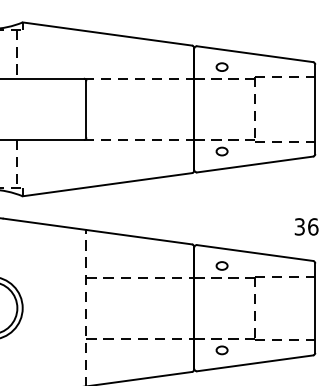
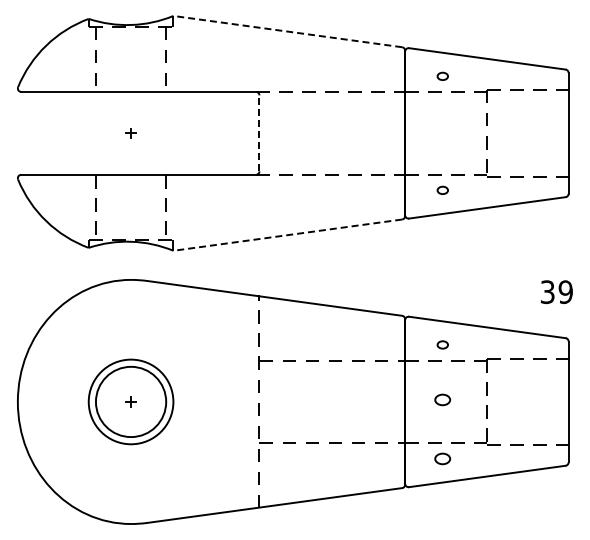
line: (107, 33) -> (287, 31), solid -> dashed
part: (221, 67) -> (442, 76), size x0.7
line: (86, 109) -> (259, 133), solid -> dashed
part: (221, 151) -> (442, 190), size x0.7
line: (107, 184) -> (287, 235), solid -> dashed
text: (312, 227) -> (565, 292), 36 -> 39
part: (221, 265) -> (442, 344), size x0.7
part: (221, 306) -> (442, 399), added

